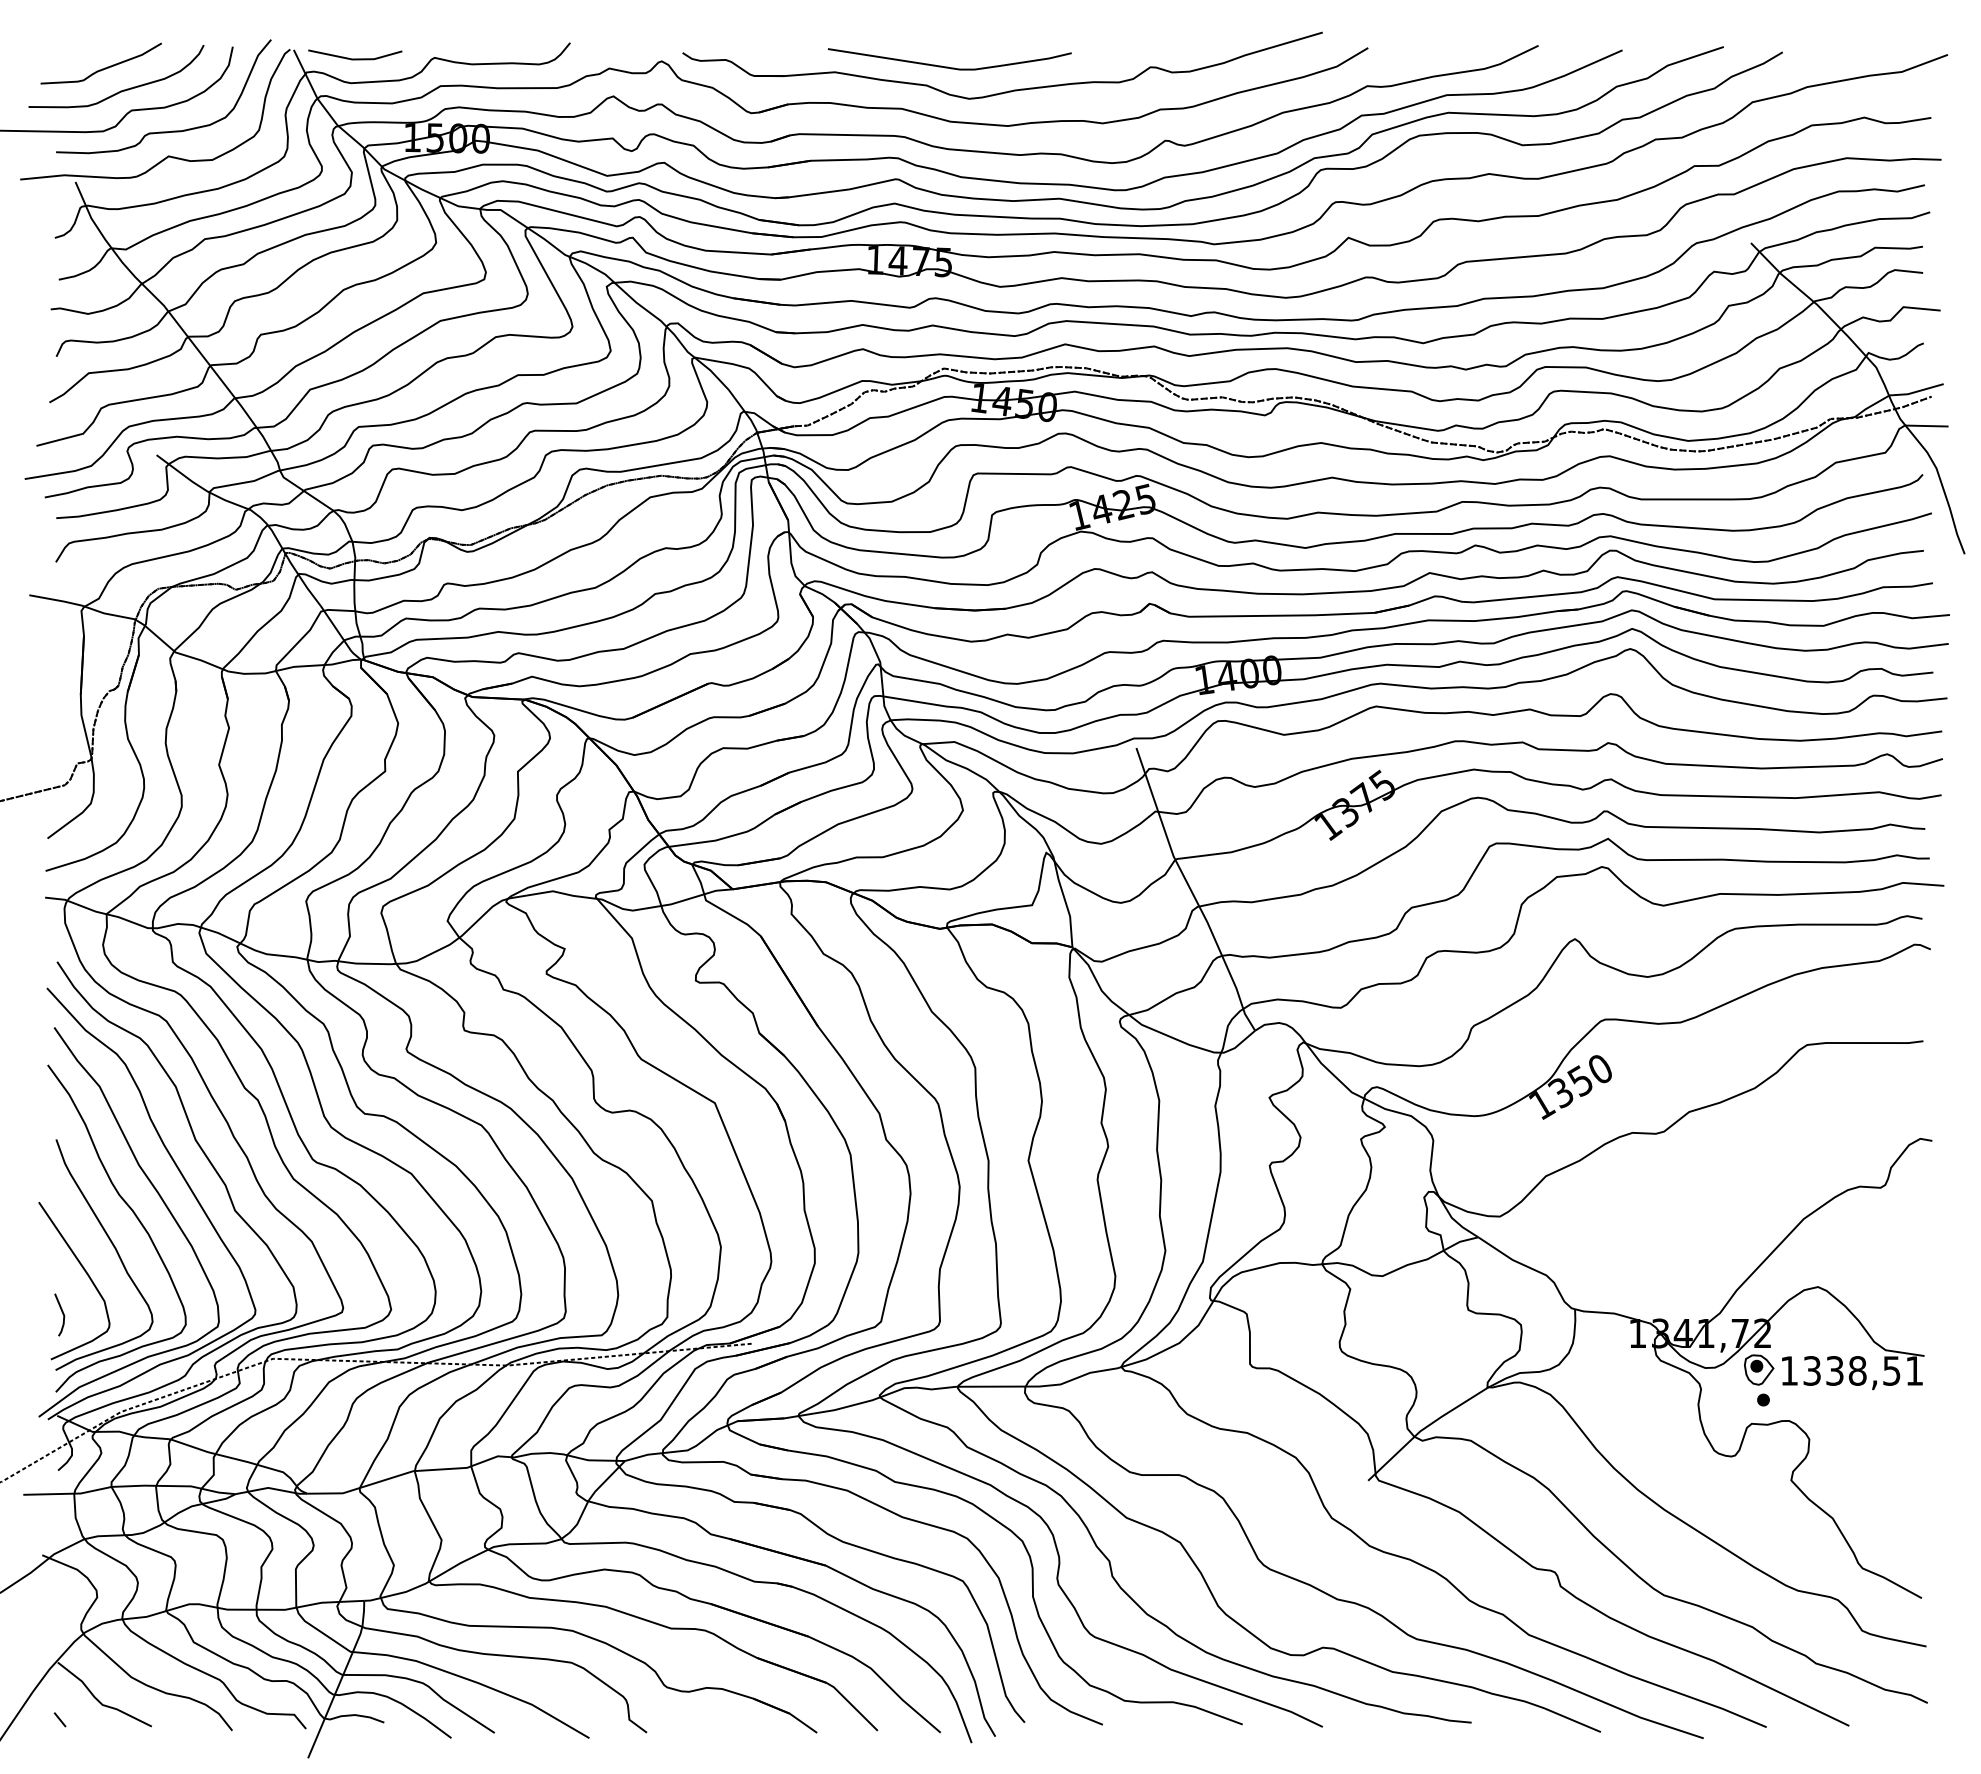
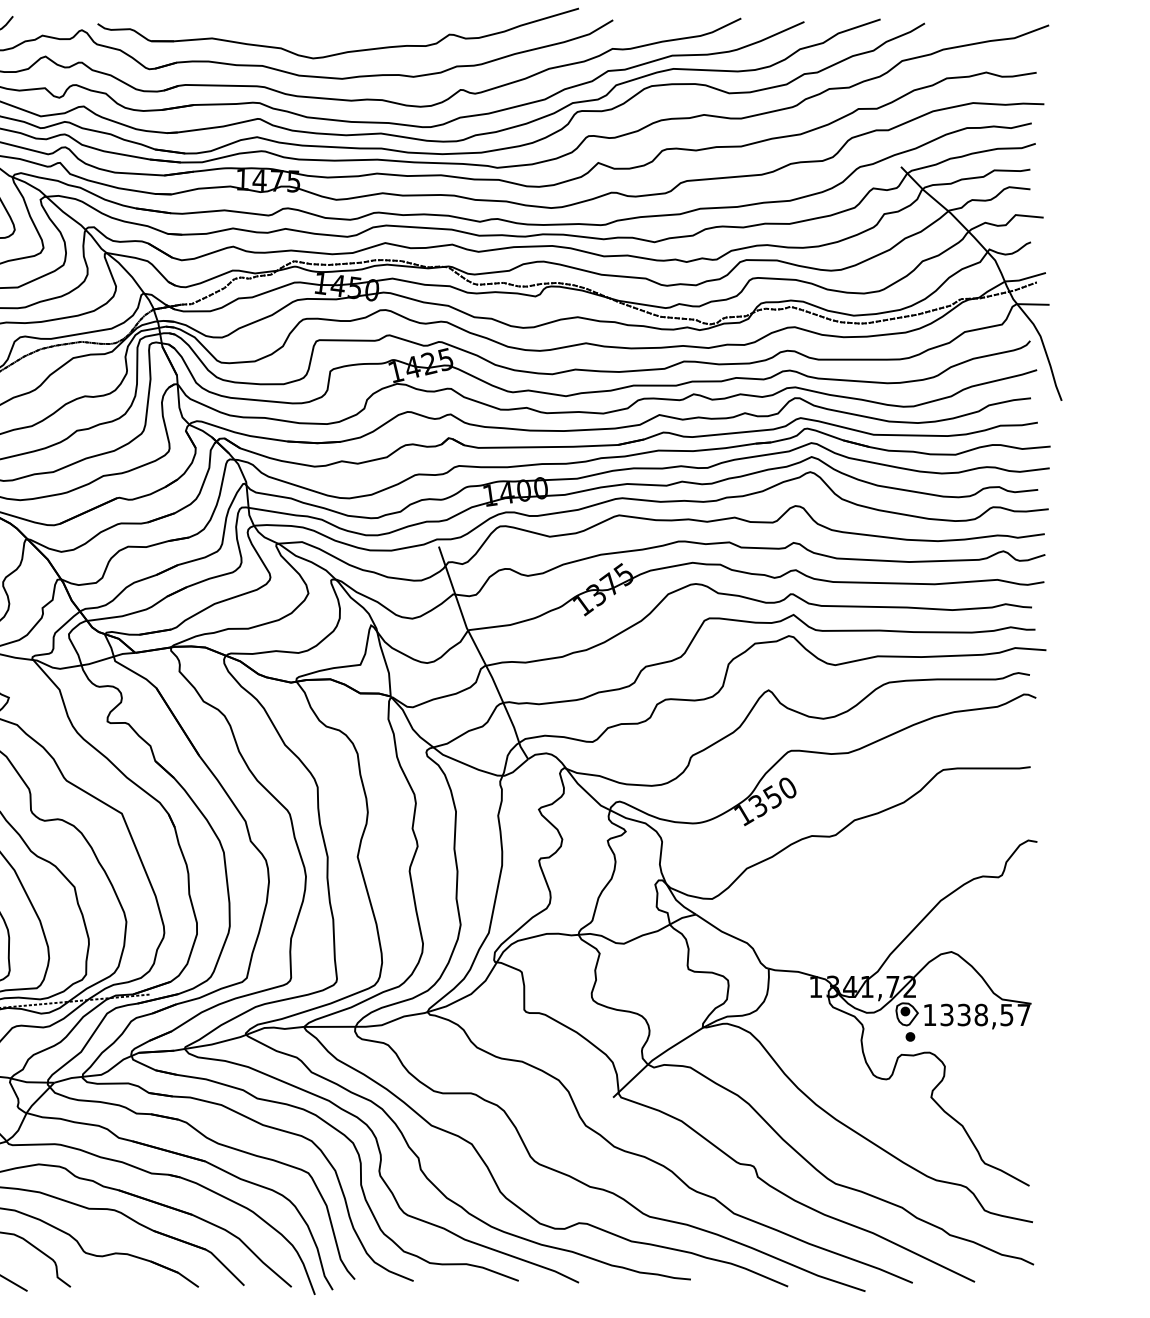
curve: (948, 66) -> (297, 34), removed
text: (1914, 1370) -> (1023, 1014), 1338,51 -> 1338,57

